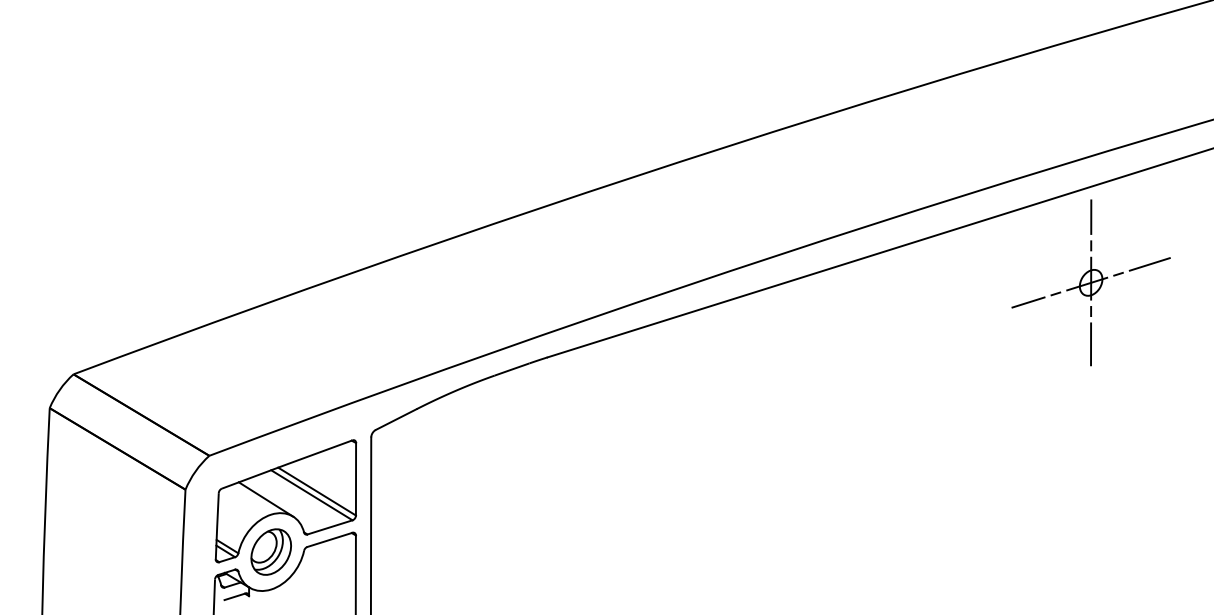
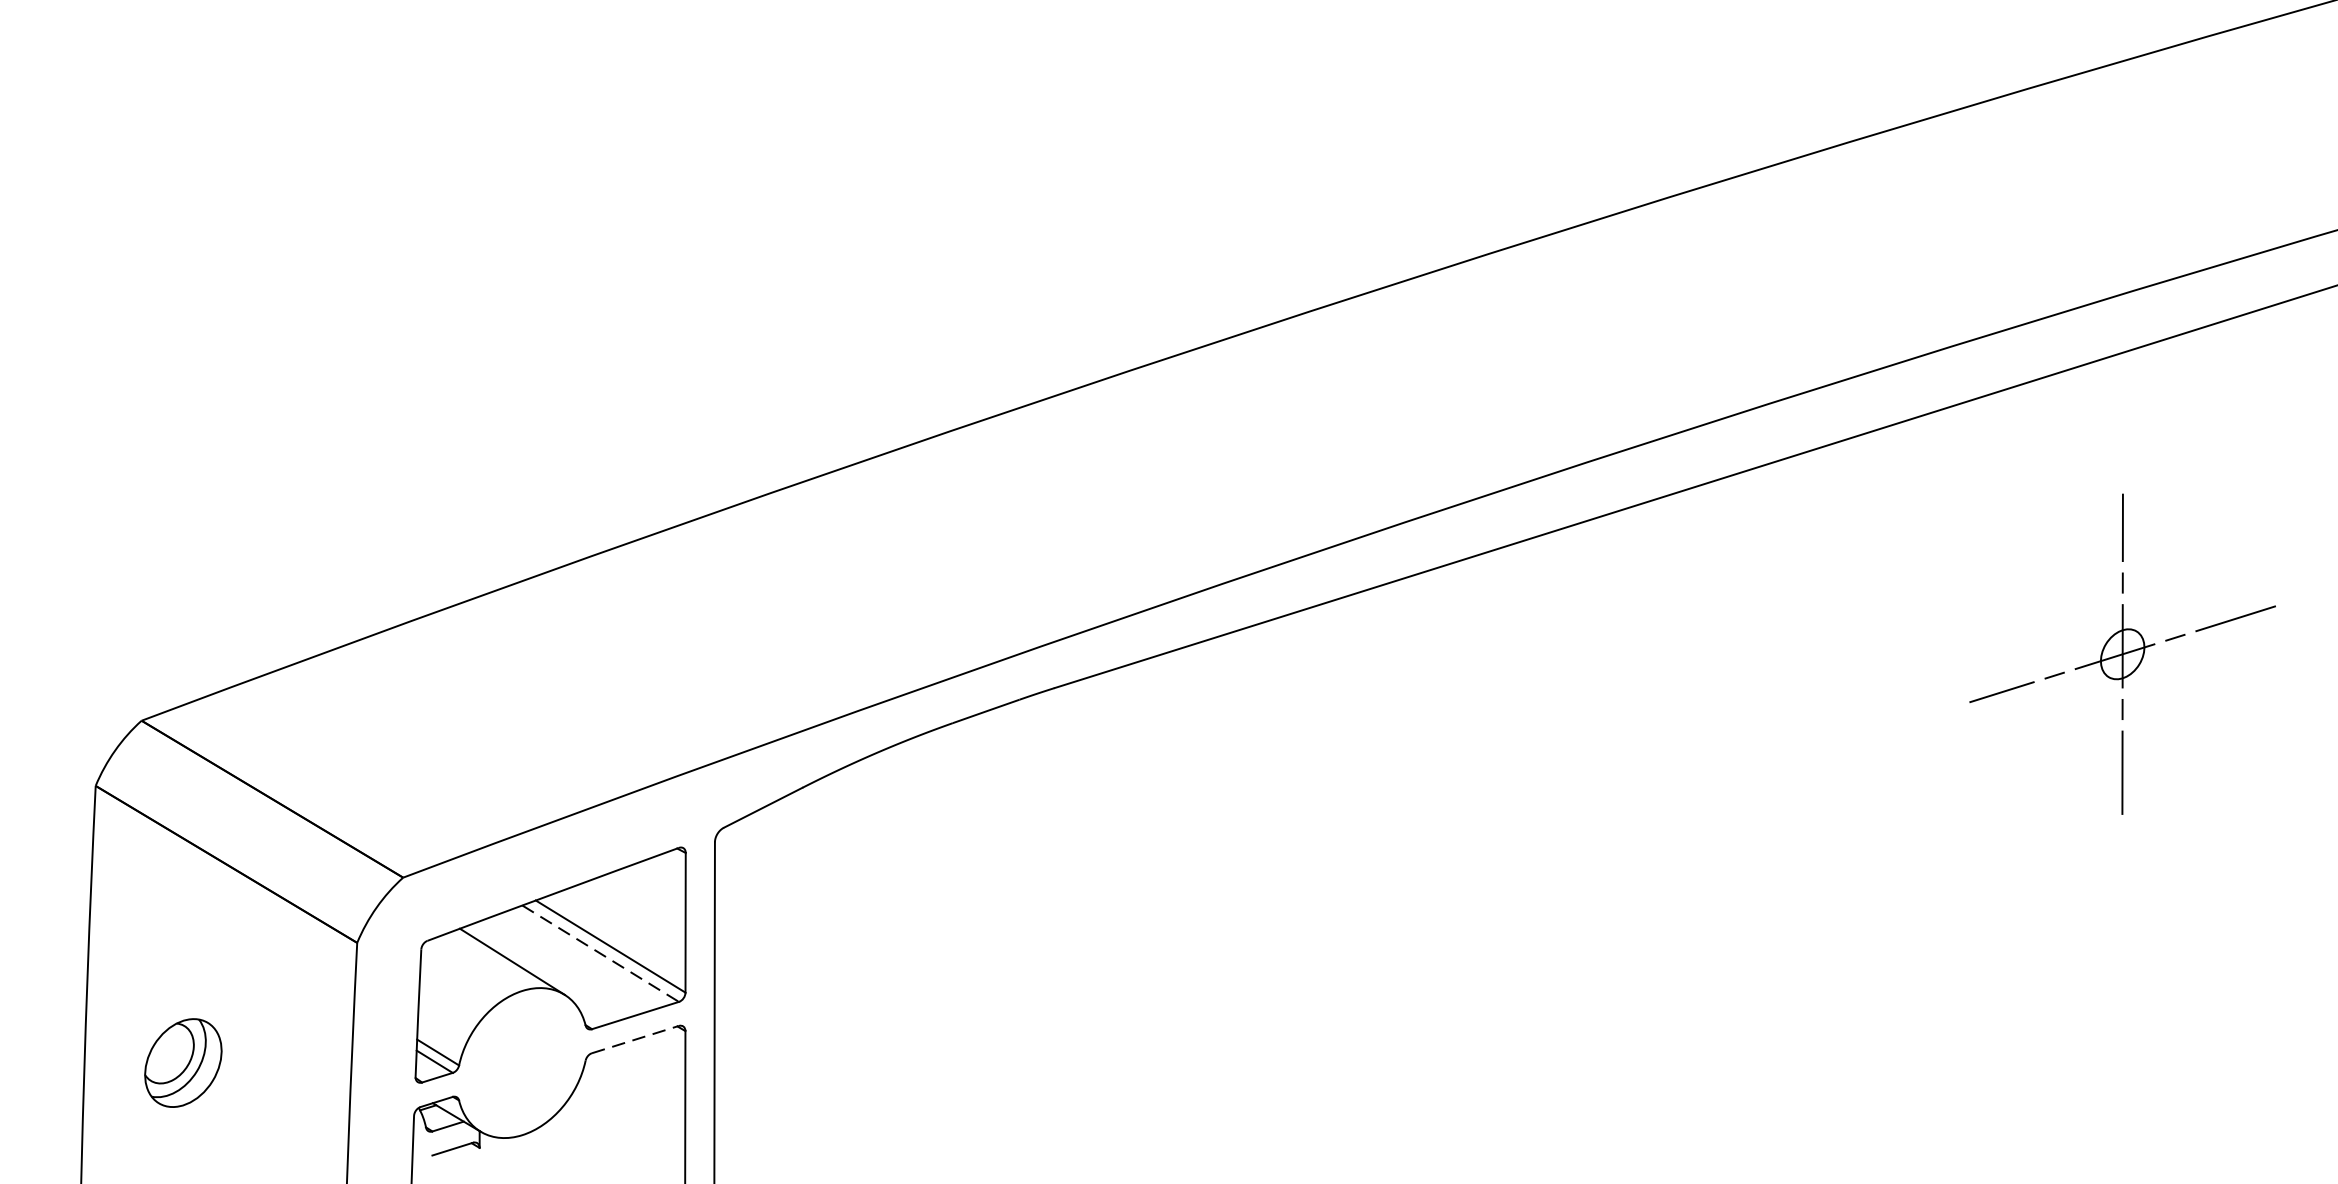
part: (1090, 282) -> (2121, 653), moved
line: (311, 495) -> (599, 954), solid -> dashed
line: (329, 539) -> (634, 1038), solid -> dashed
part: (270, 551) -> (181, 1061), moved

